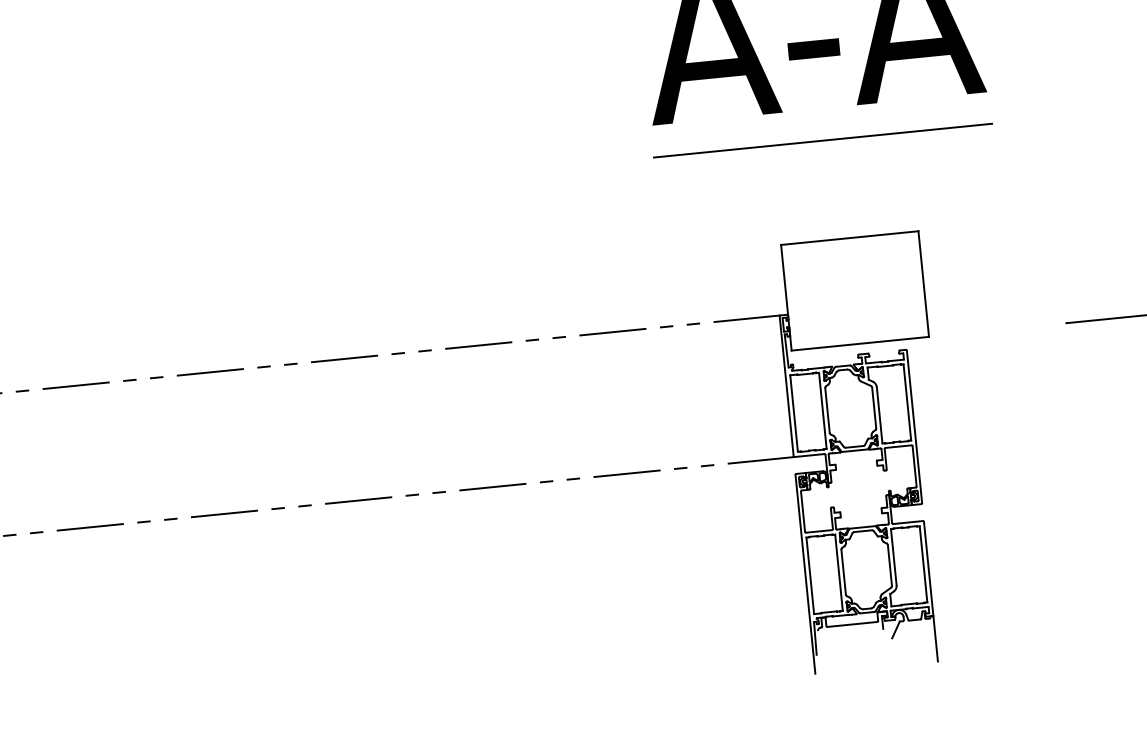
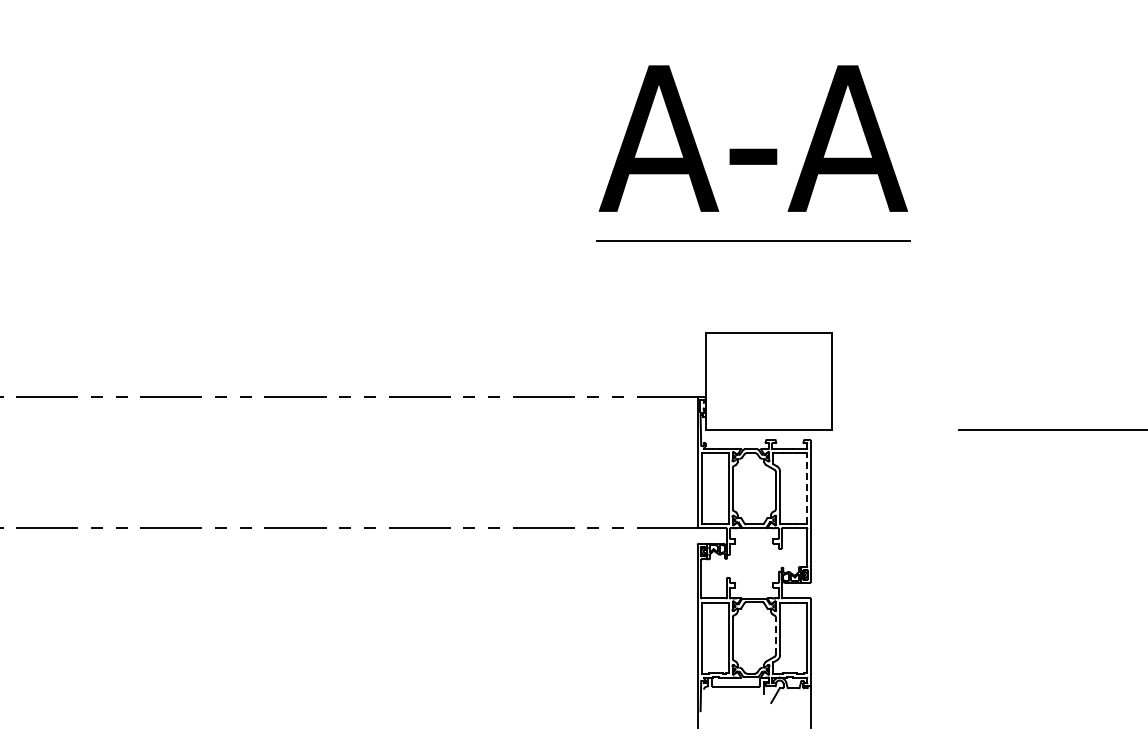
line: (907, 402) -> (806, 488), solid -> dashed
line: (889, 565) -> (775, 636), solid -> dashed

